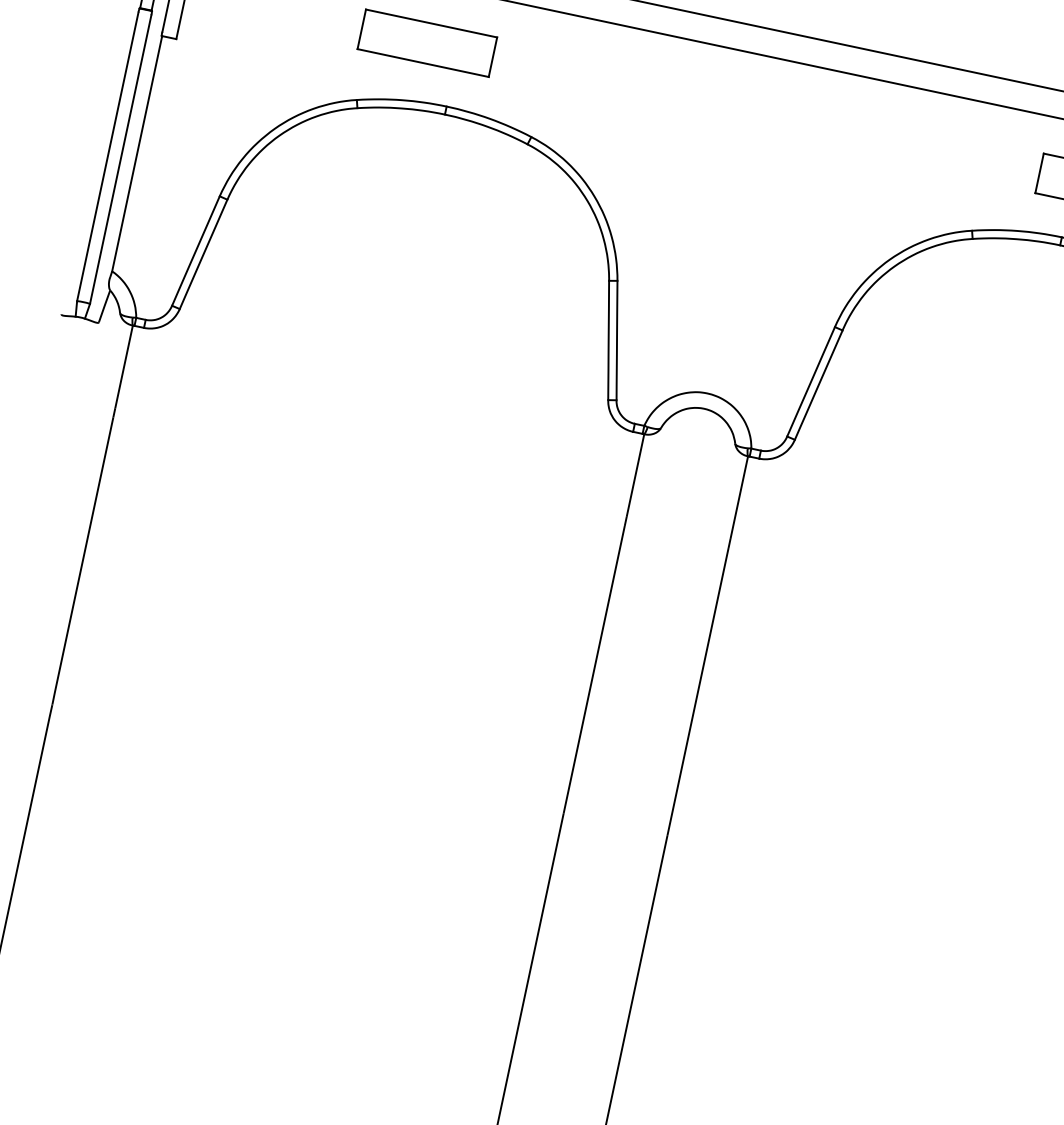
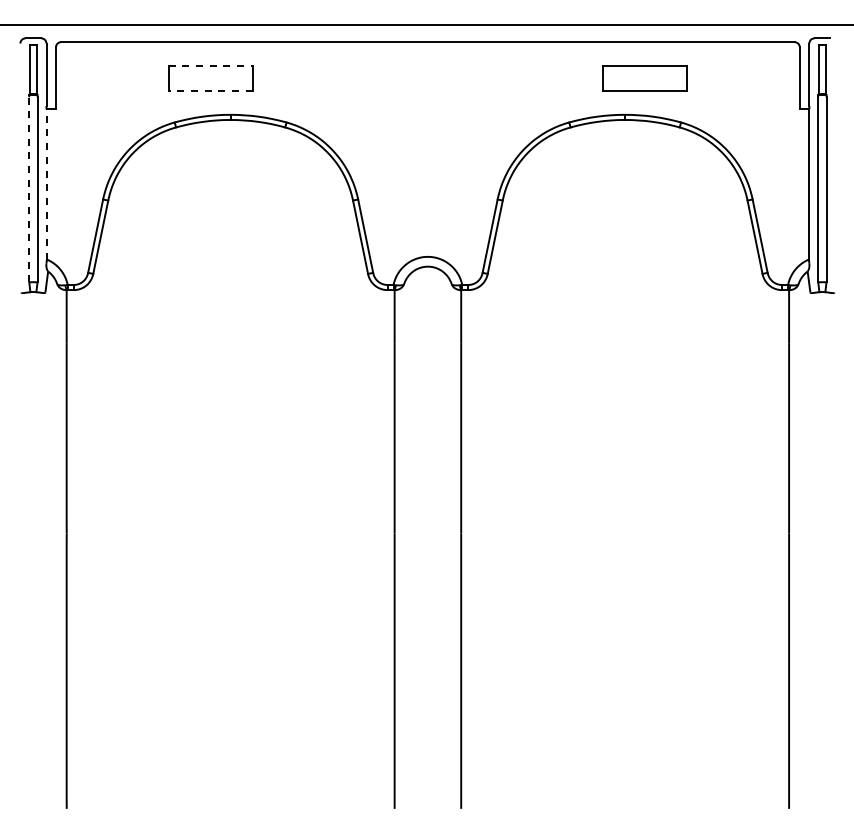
line: (433, 23) -> (211, 65), solid -> dashed
line: (422, 63) -> (210, 91), solid -> dashed
line: (136, 152) -> (46, 183), solid -> dashed
line: (108, 156) -> (29, 189), solid -> dashed

